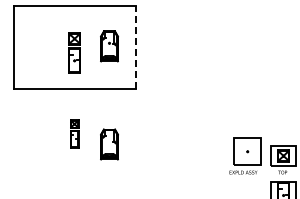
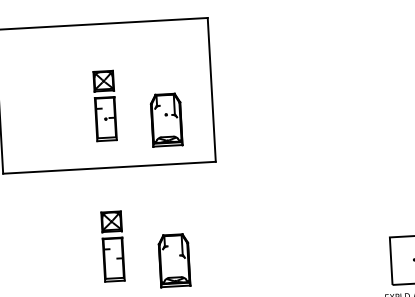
part: (109, 46) -> (166, 120), moved
line: (136, 46) -> (211, 88), dashed -> solid
part: (74, 133) -> (112, 245), size x1.43

